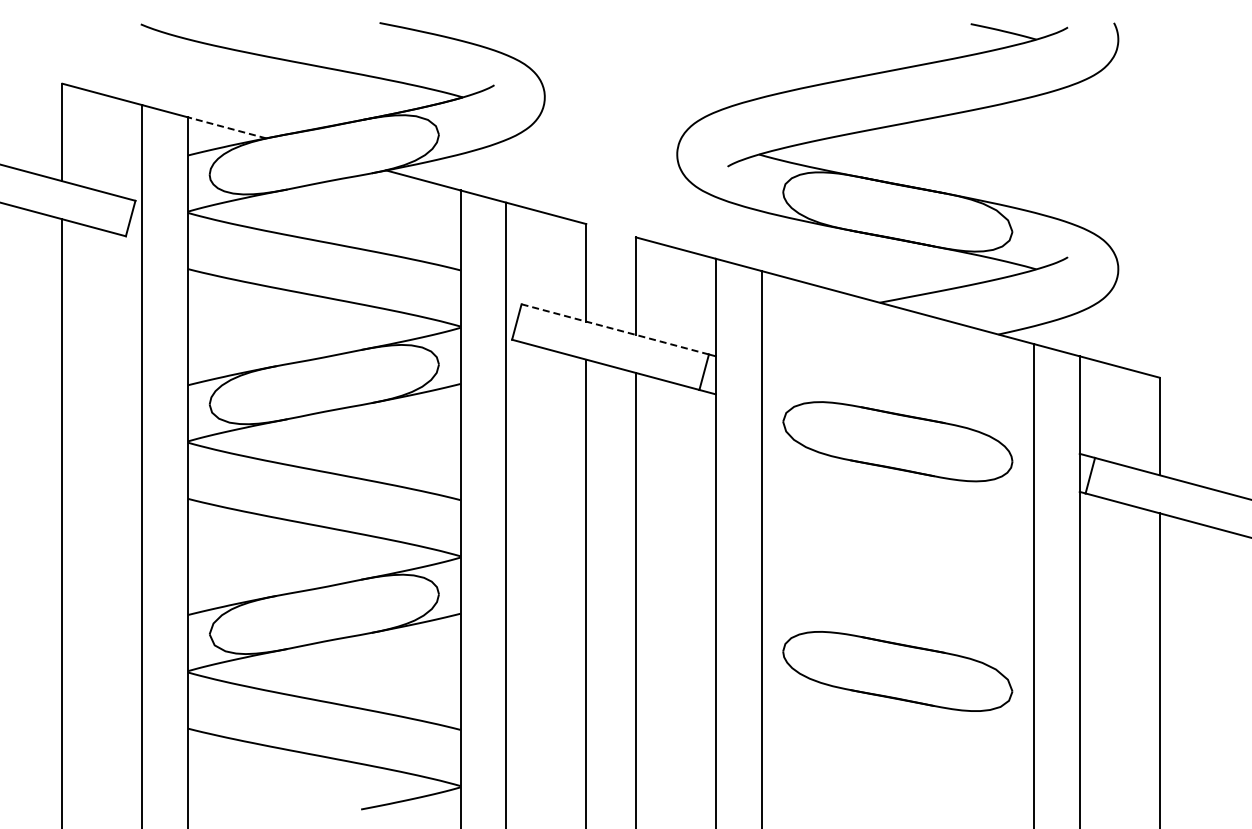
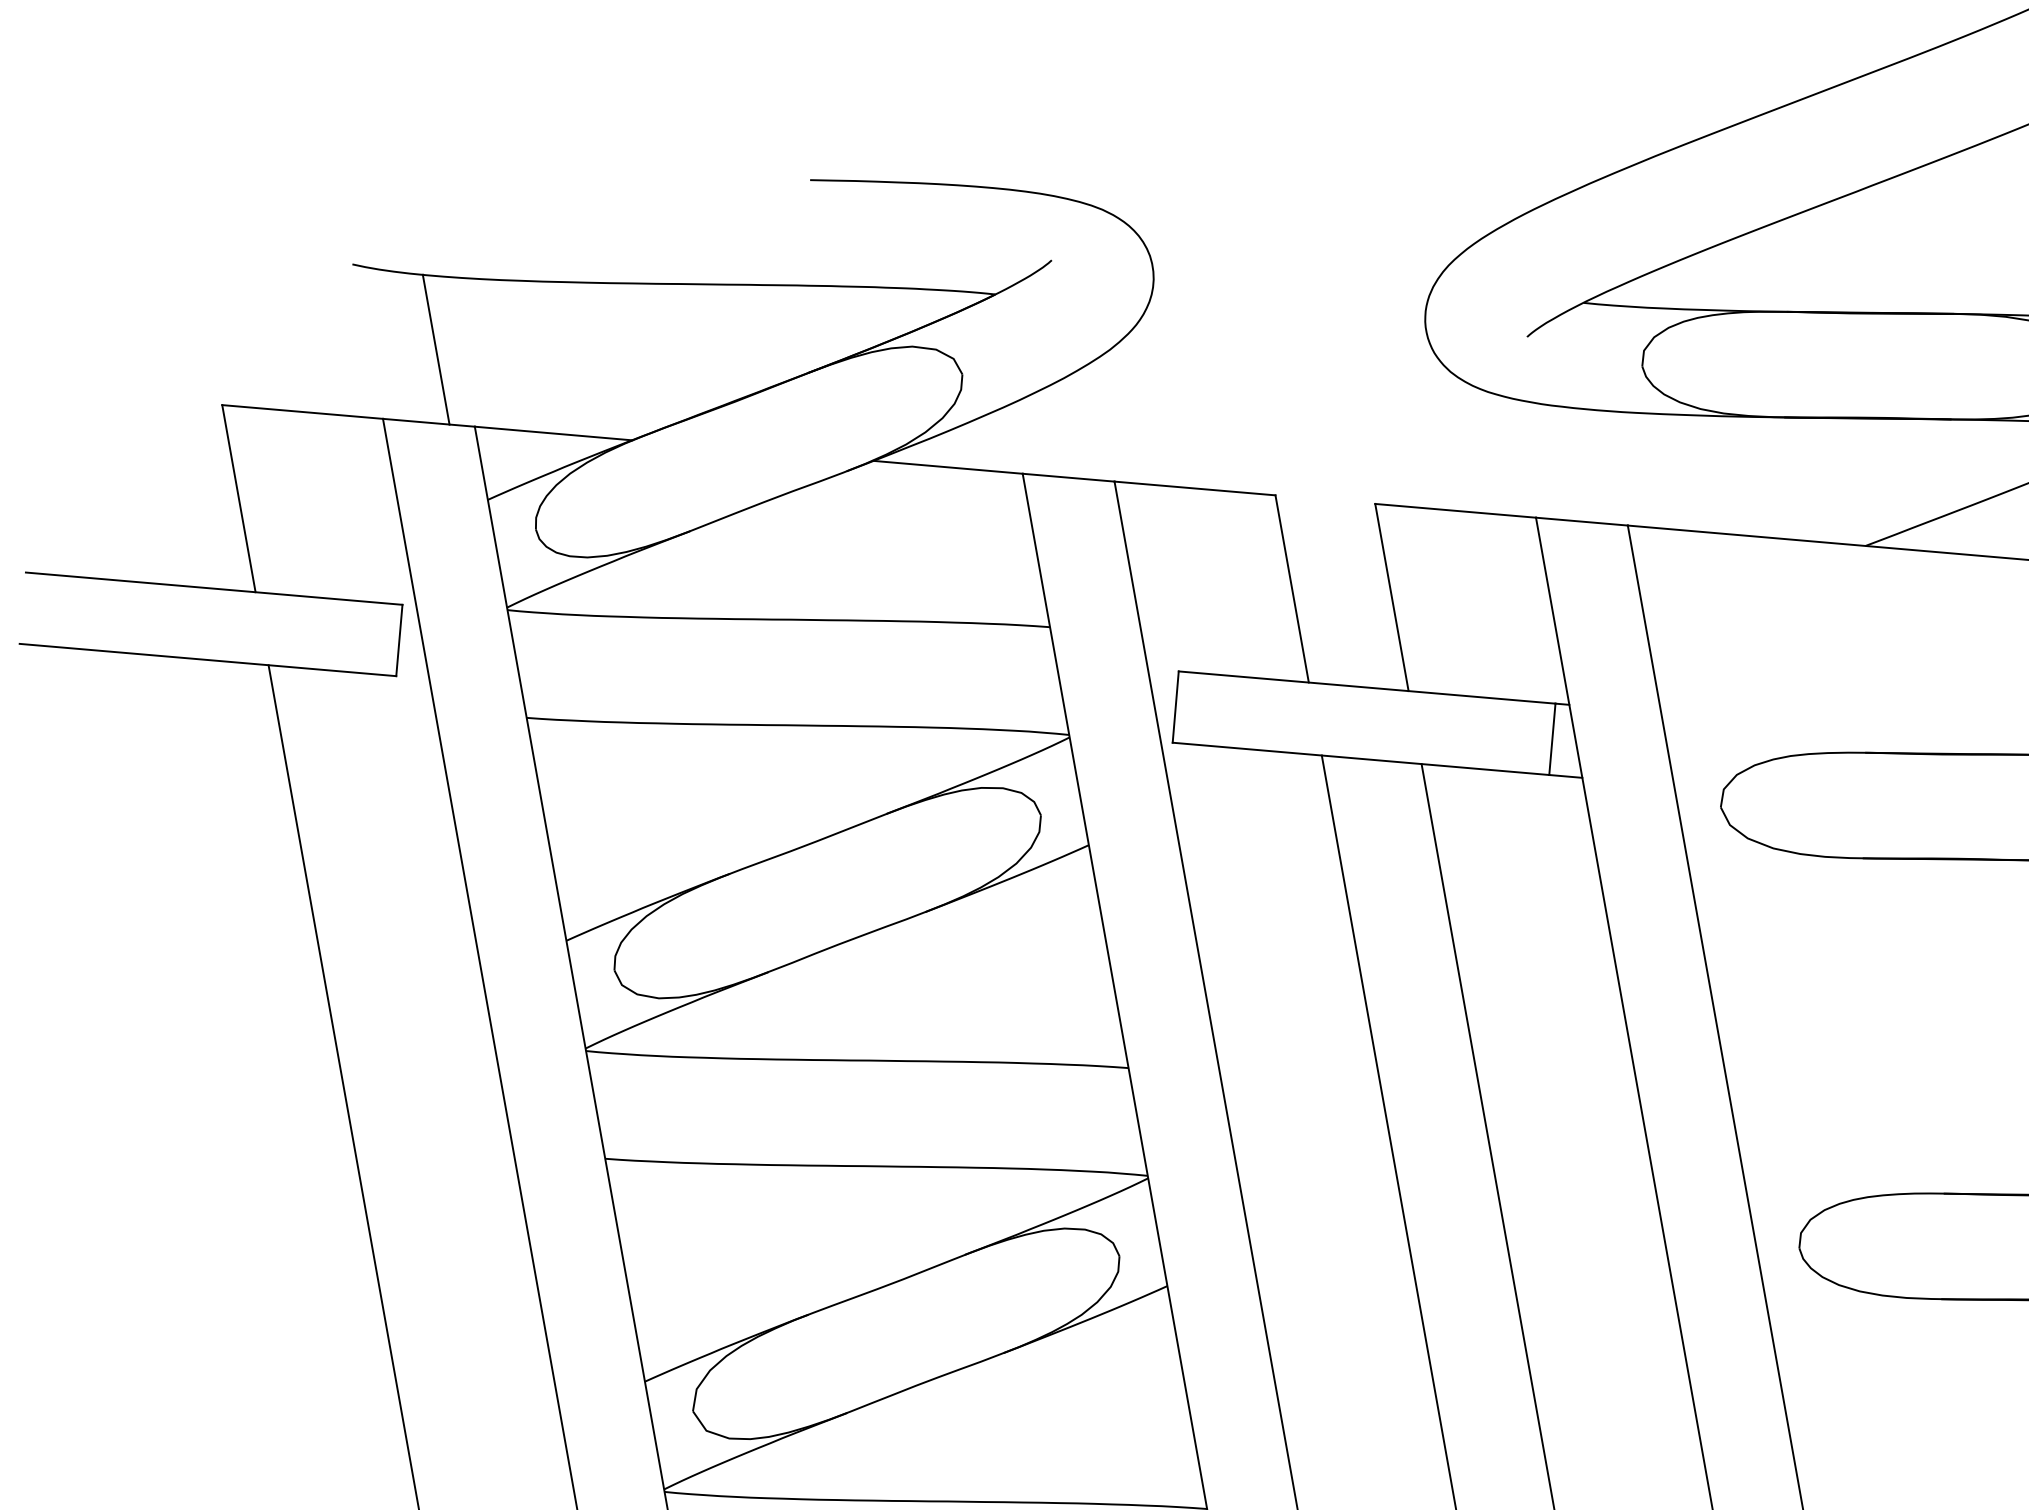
line: (175, 74) -> (436, 348), added
line: (227, 127) -> (554, 432), dashed -> solid
line: (615, 329) -> (1367, 687), dashed -> solid

